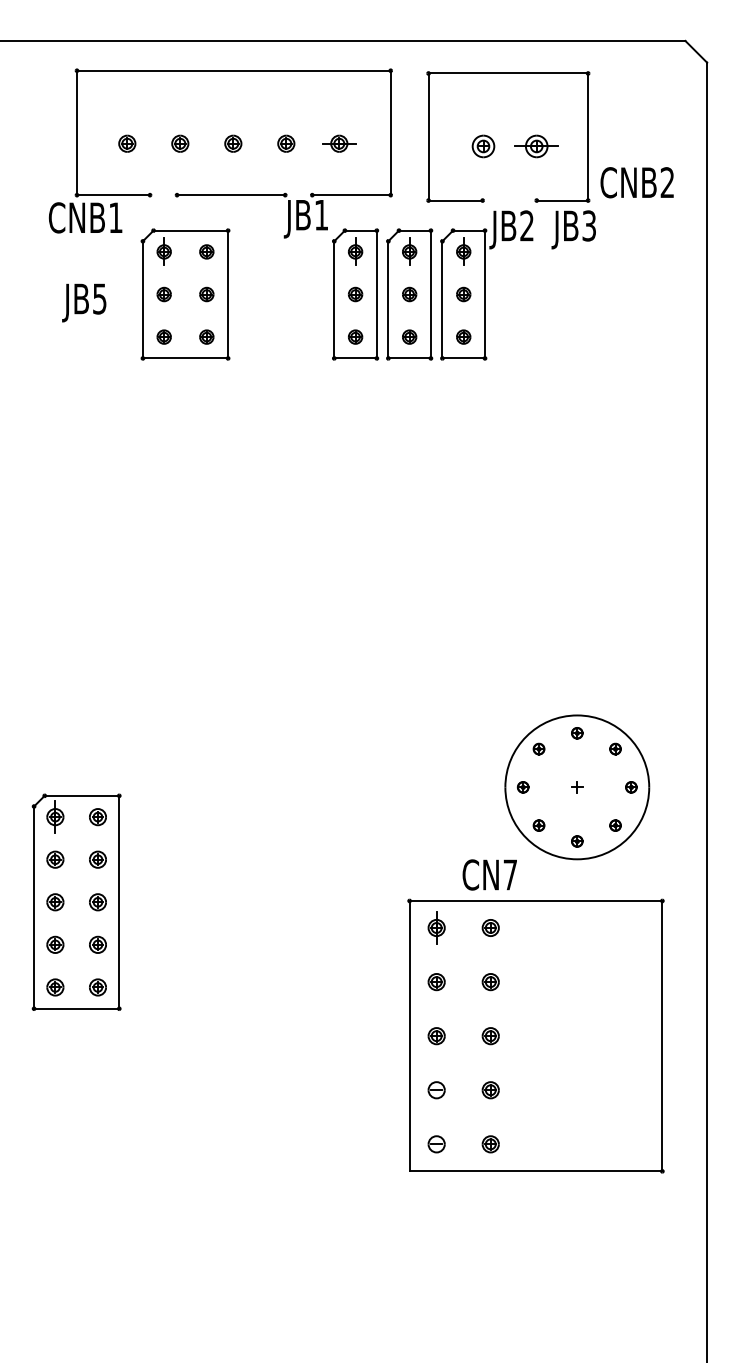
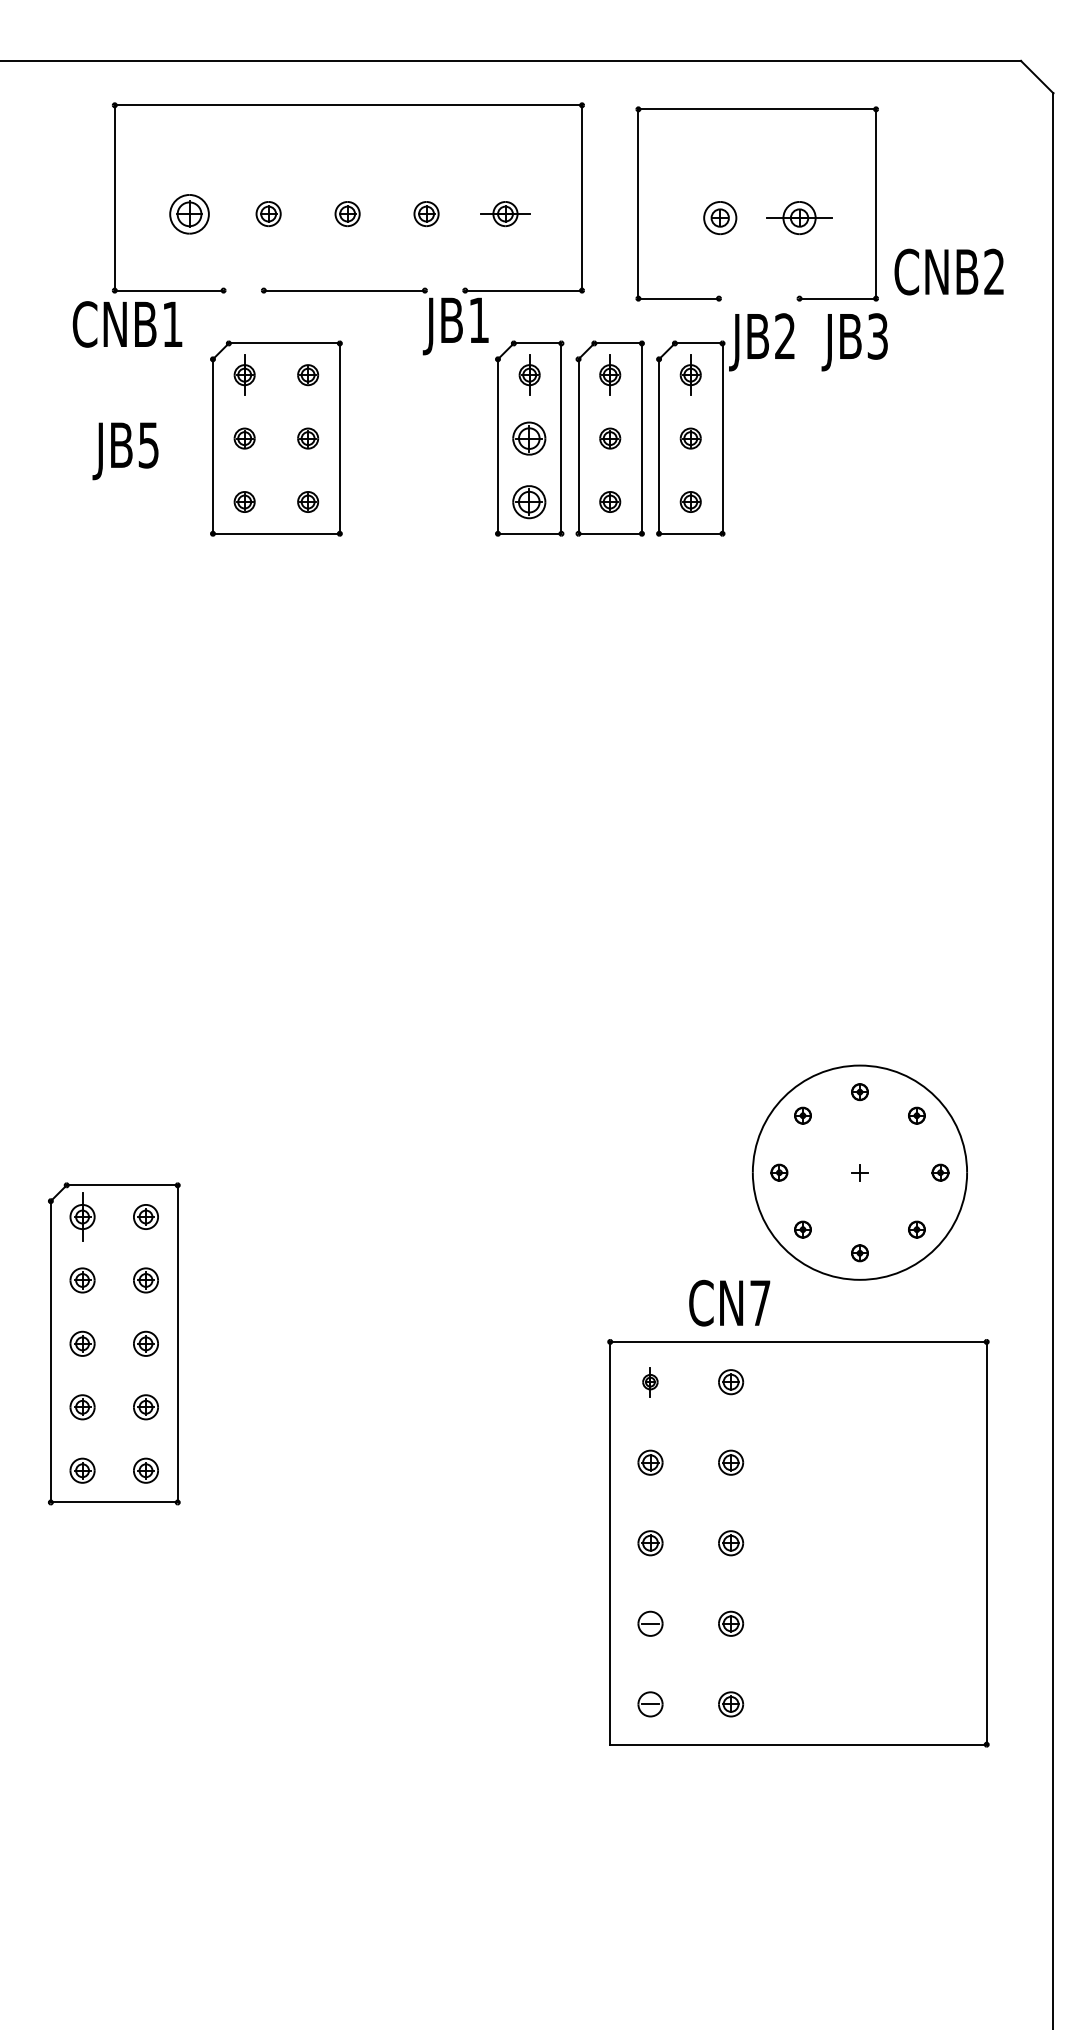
part: (127, 143) -> (189, 213), size x1.6
part: (355, 294) -> (529, 438), size x1.6
part: (355, 336) -> (529, 501), size x1.6
part: (436, 927) -> (650, 1381), size x0.6

